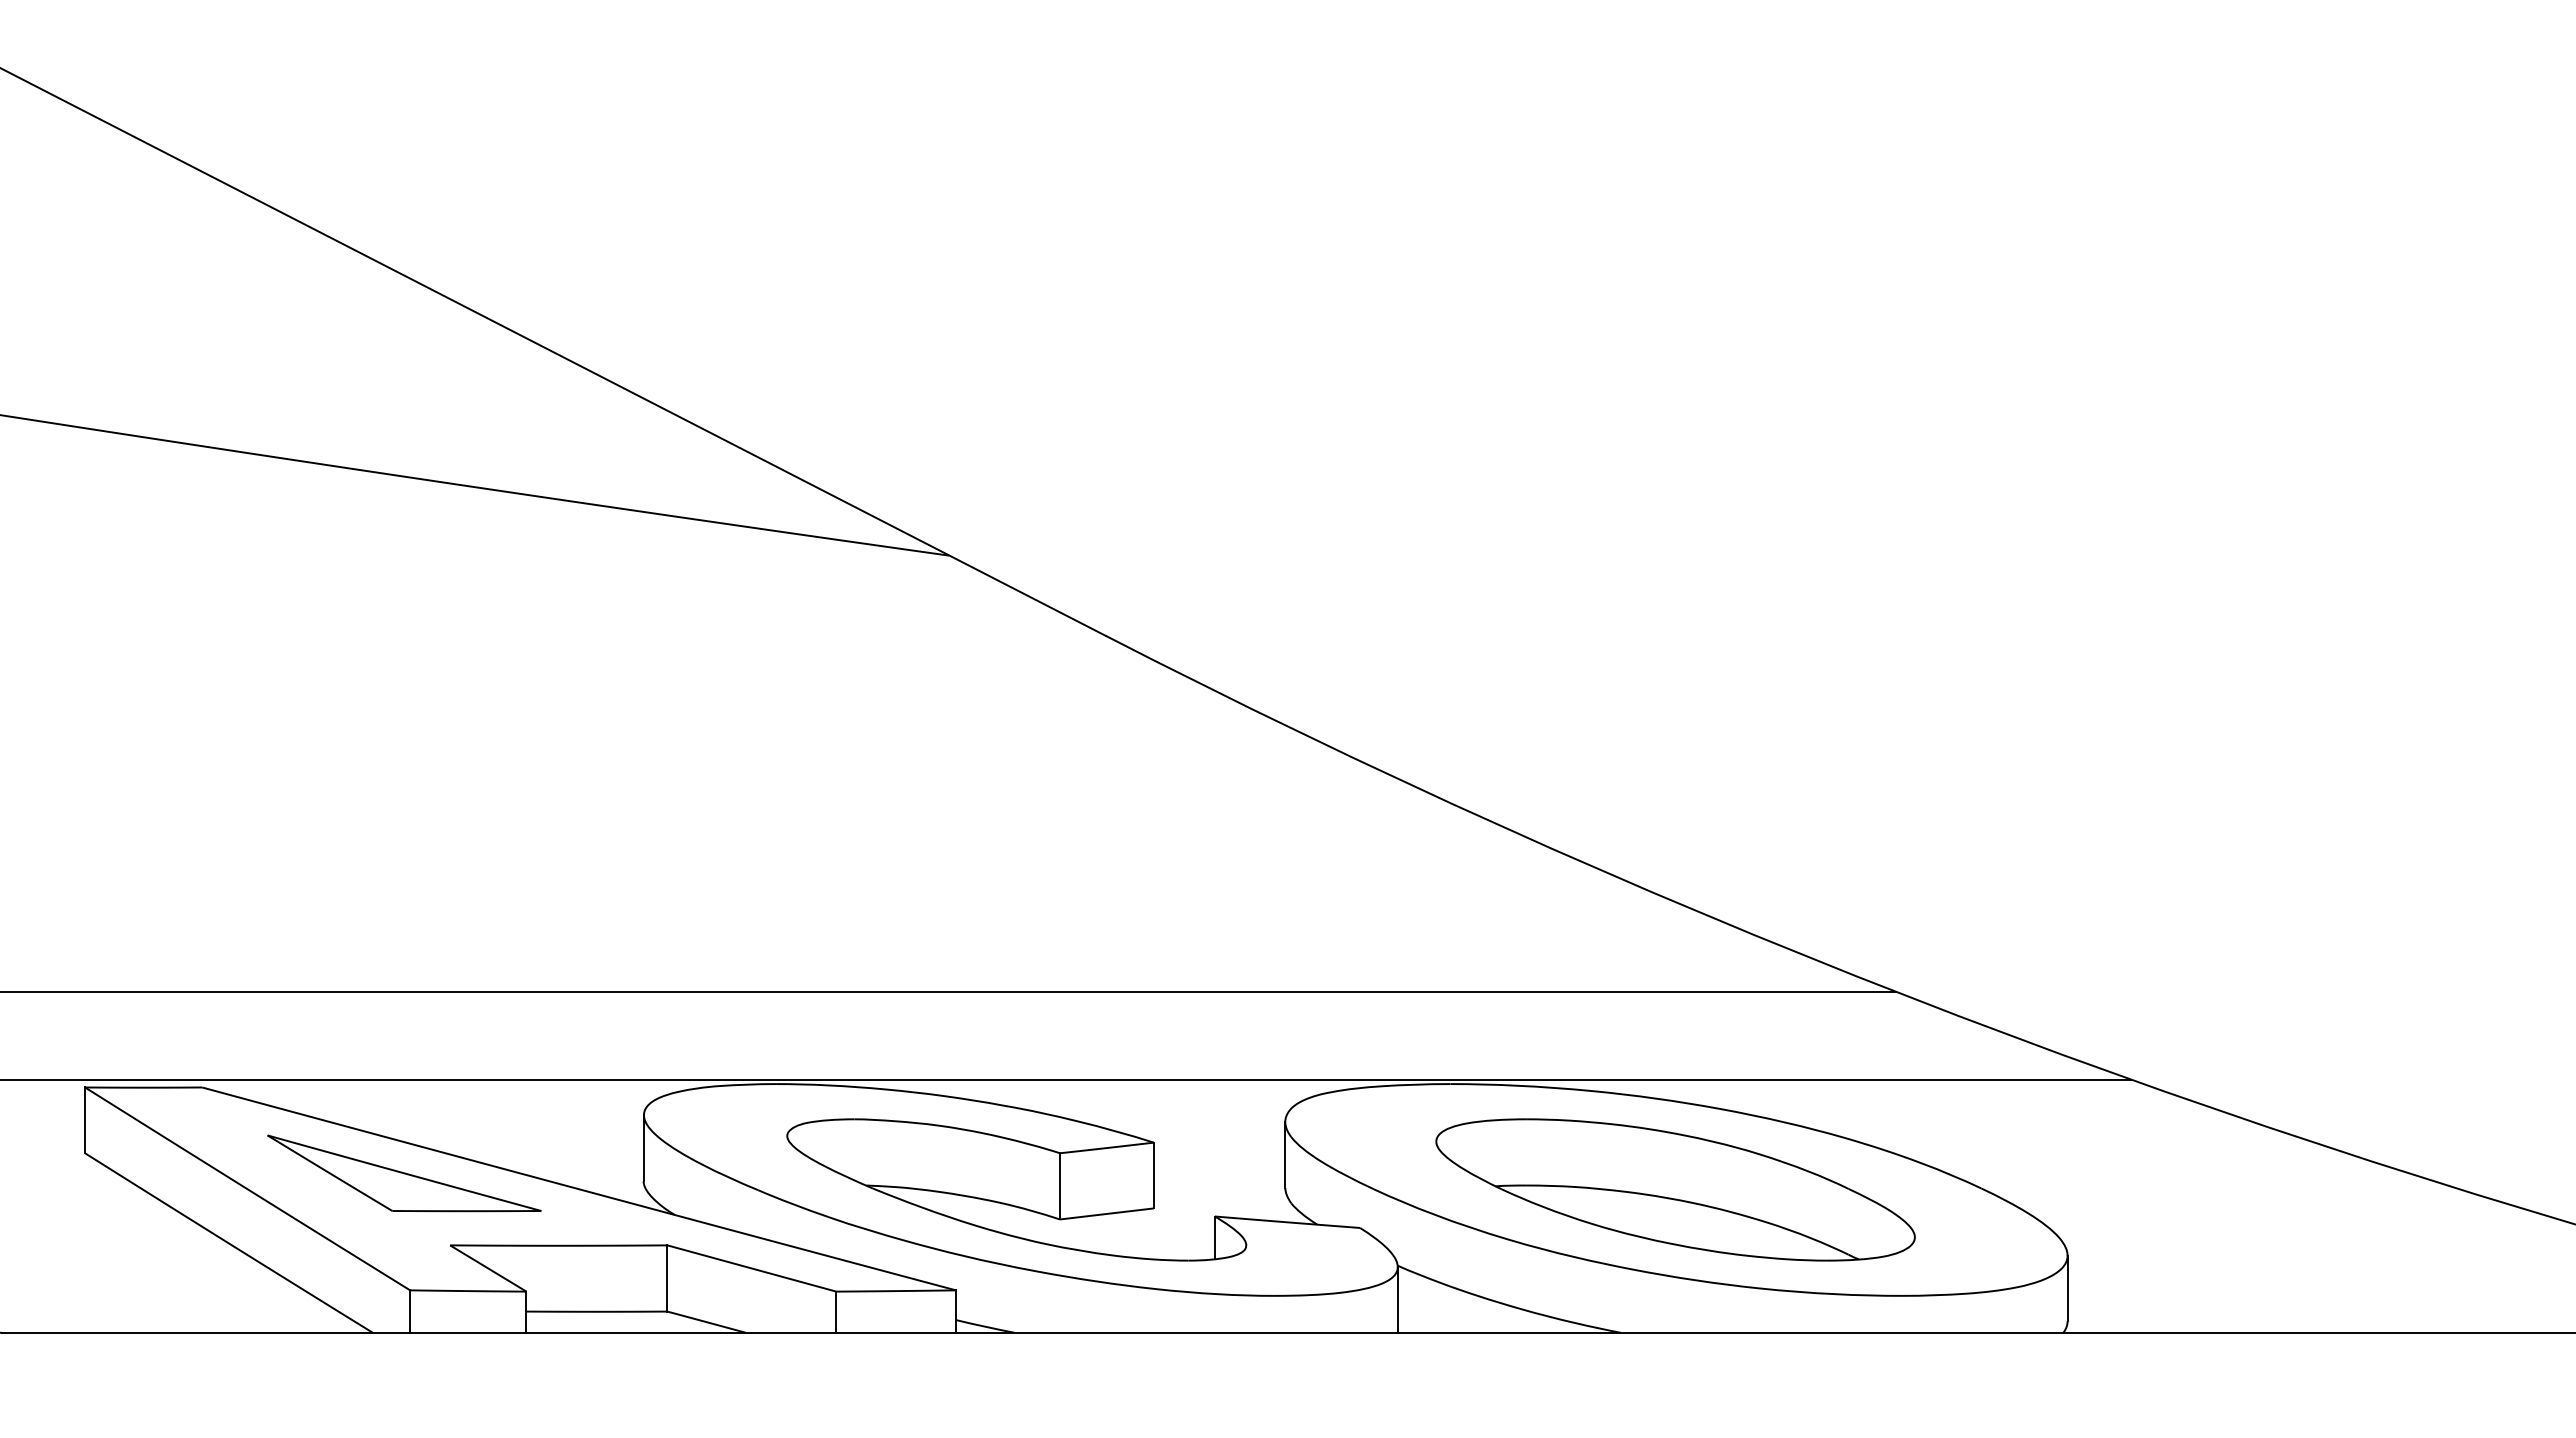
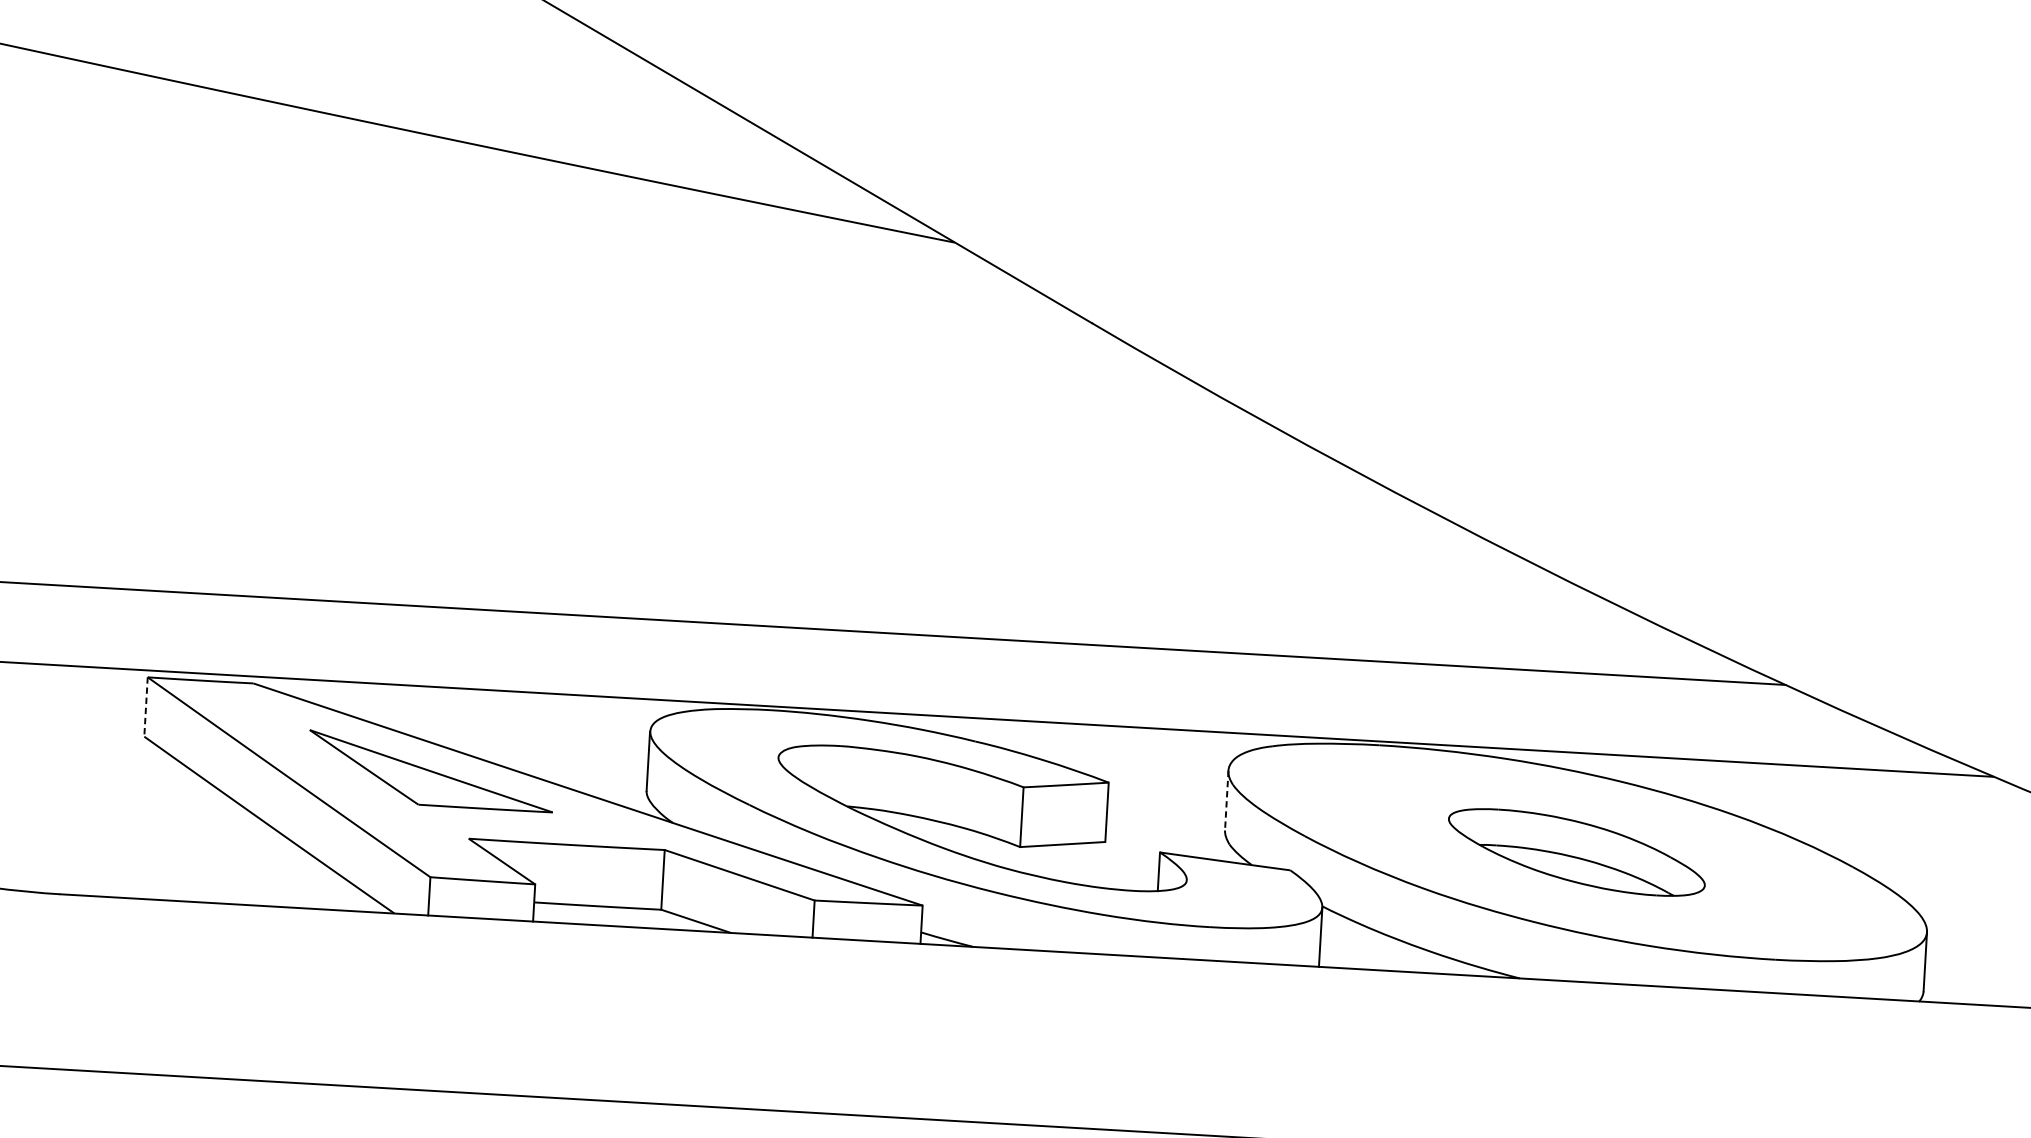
line: (85, 1120) -> (146, 707), solid -> dashed
line: (1285, 1155) -> (1226, 801), solid -> dashed
part: (1675, 1189) -> (1576, 852), size x0.6

